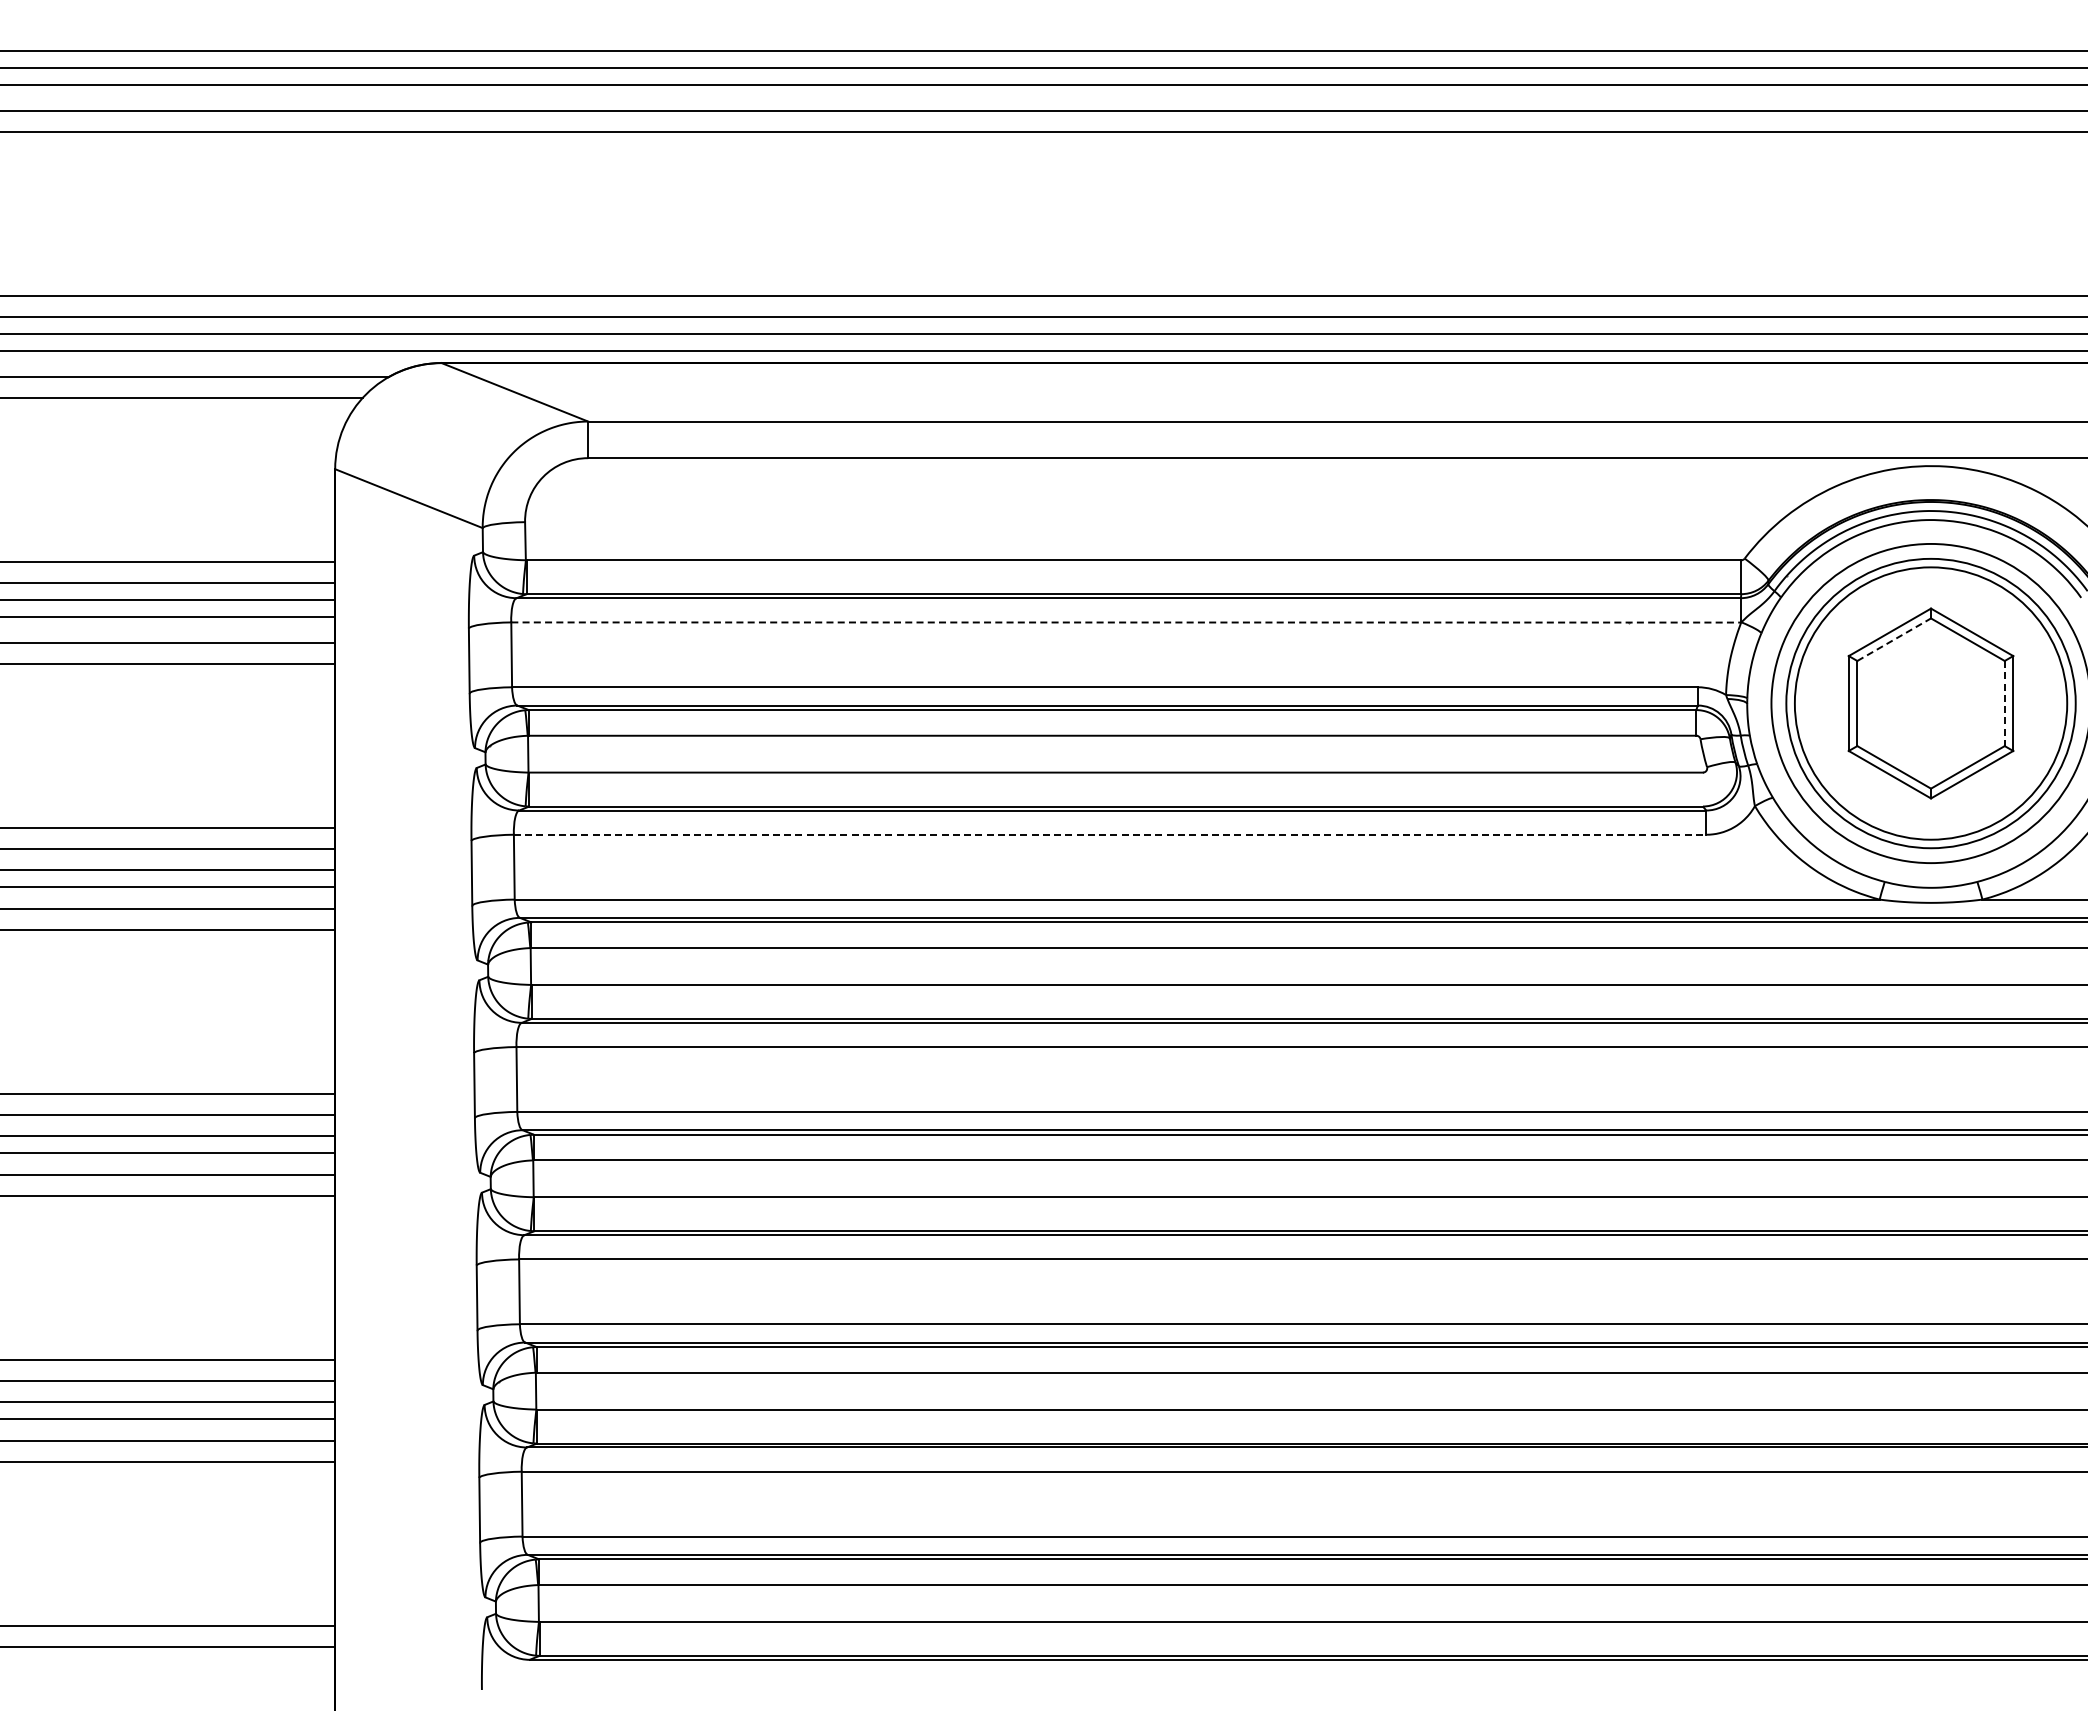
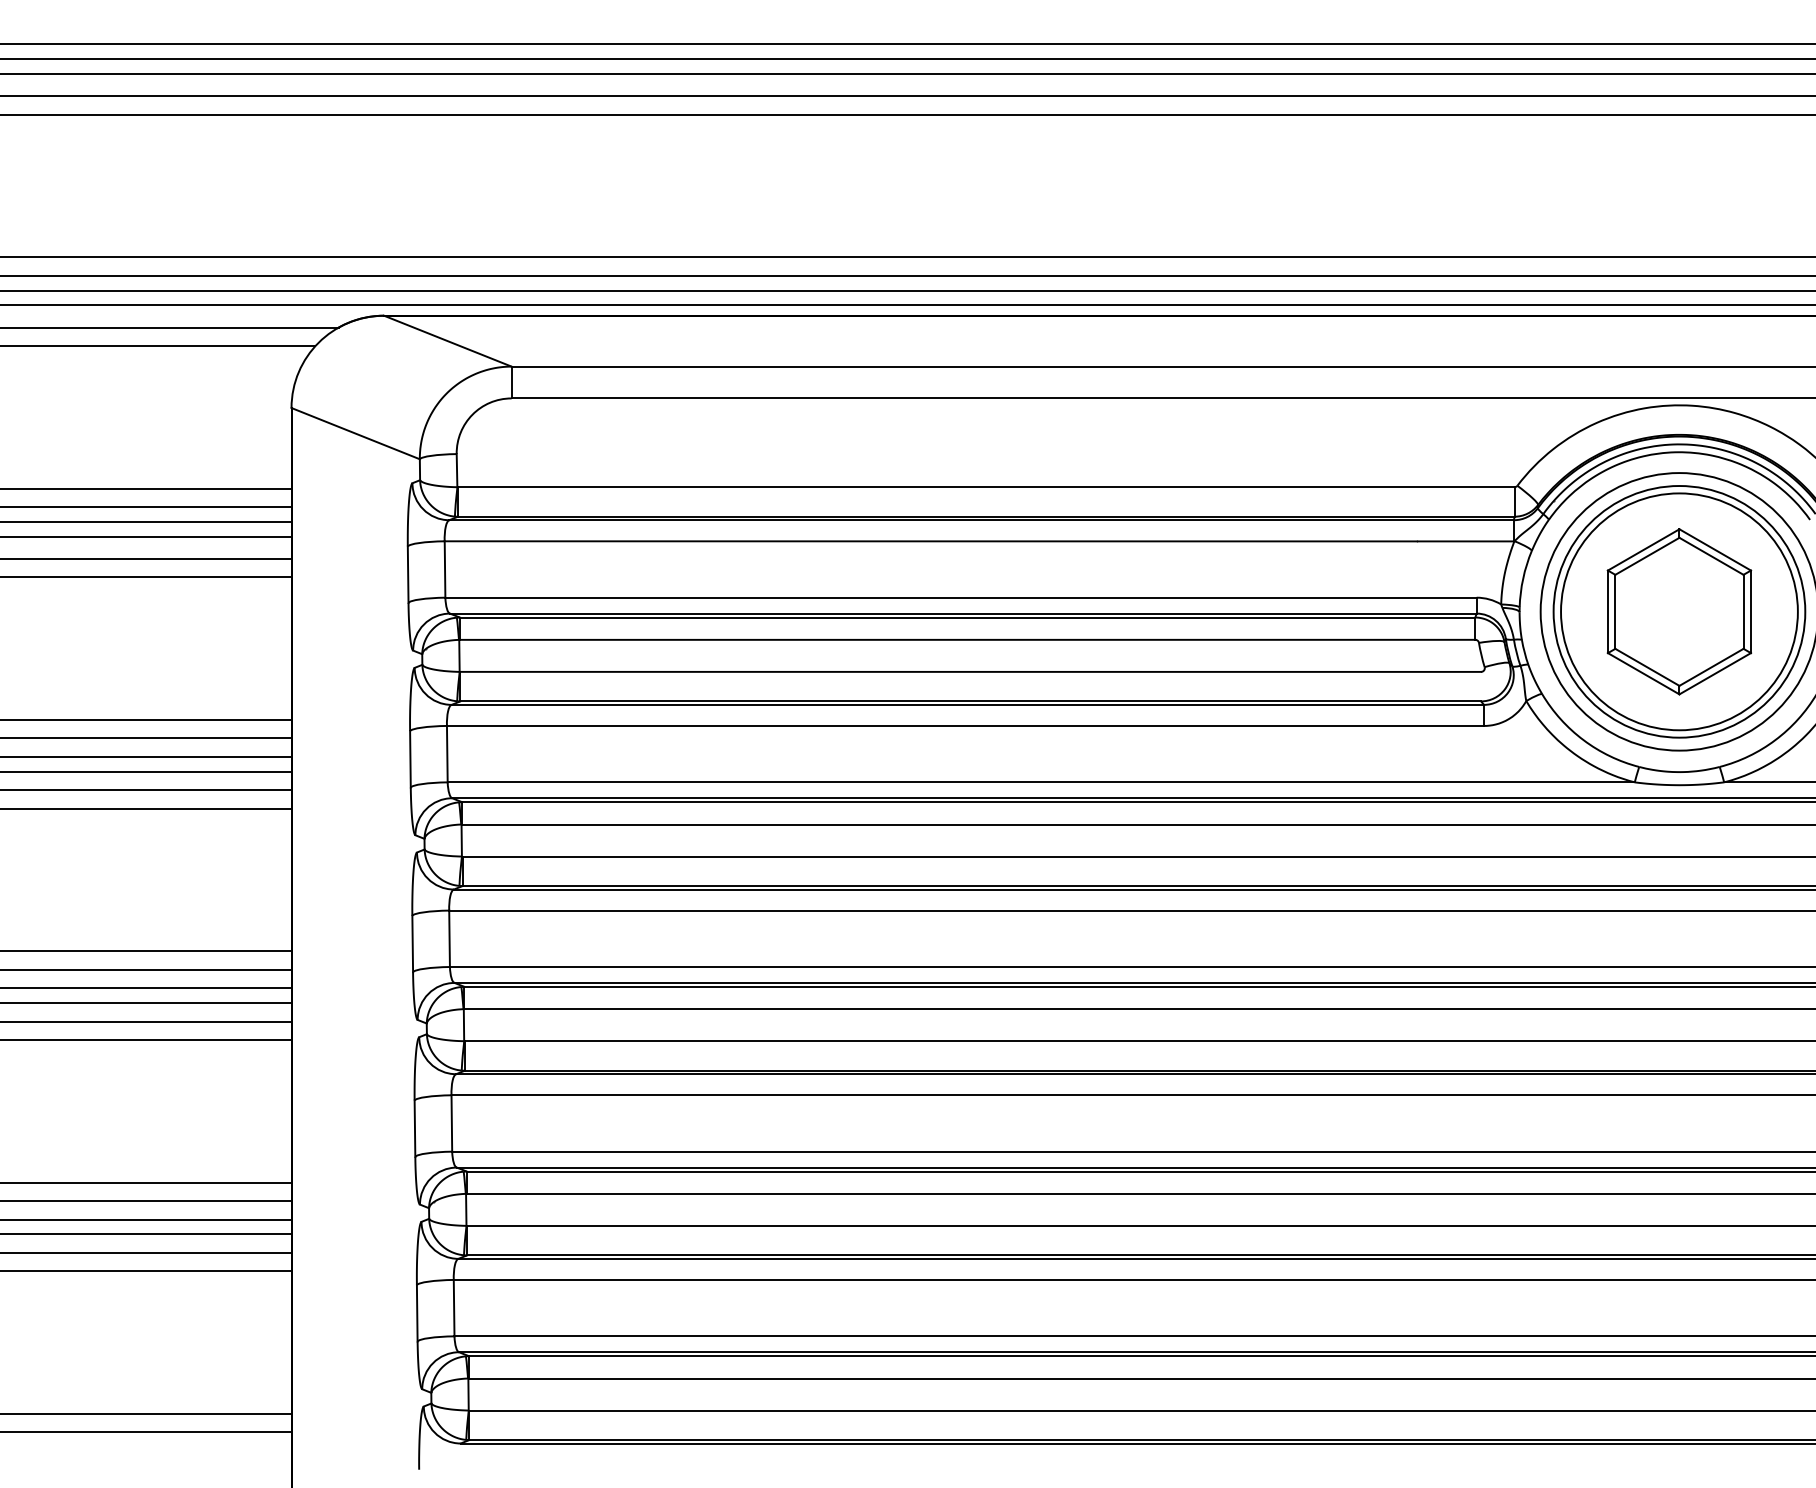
line: (1126, 622) -> (979, 541), dashed -> solid
line: (1894, 639) -> (1647, 556), dashed -> solid
line: (2004, 703) -> (1743, 611), dashed -> solid
line: (1110, 834) -> (965, 725), dashed -> solid

